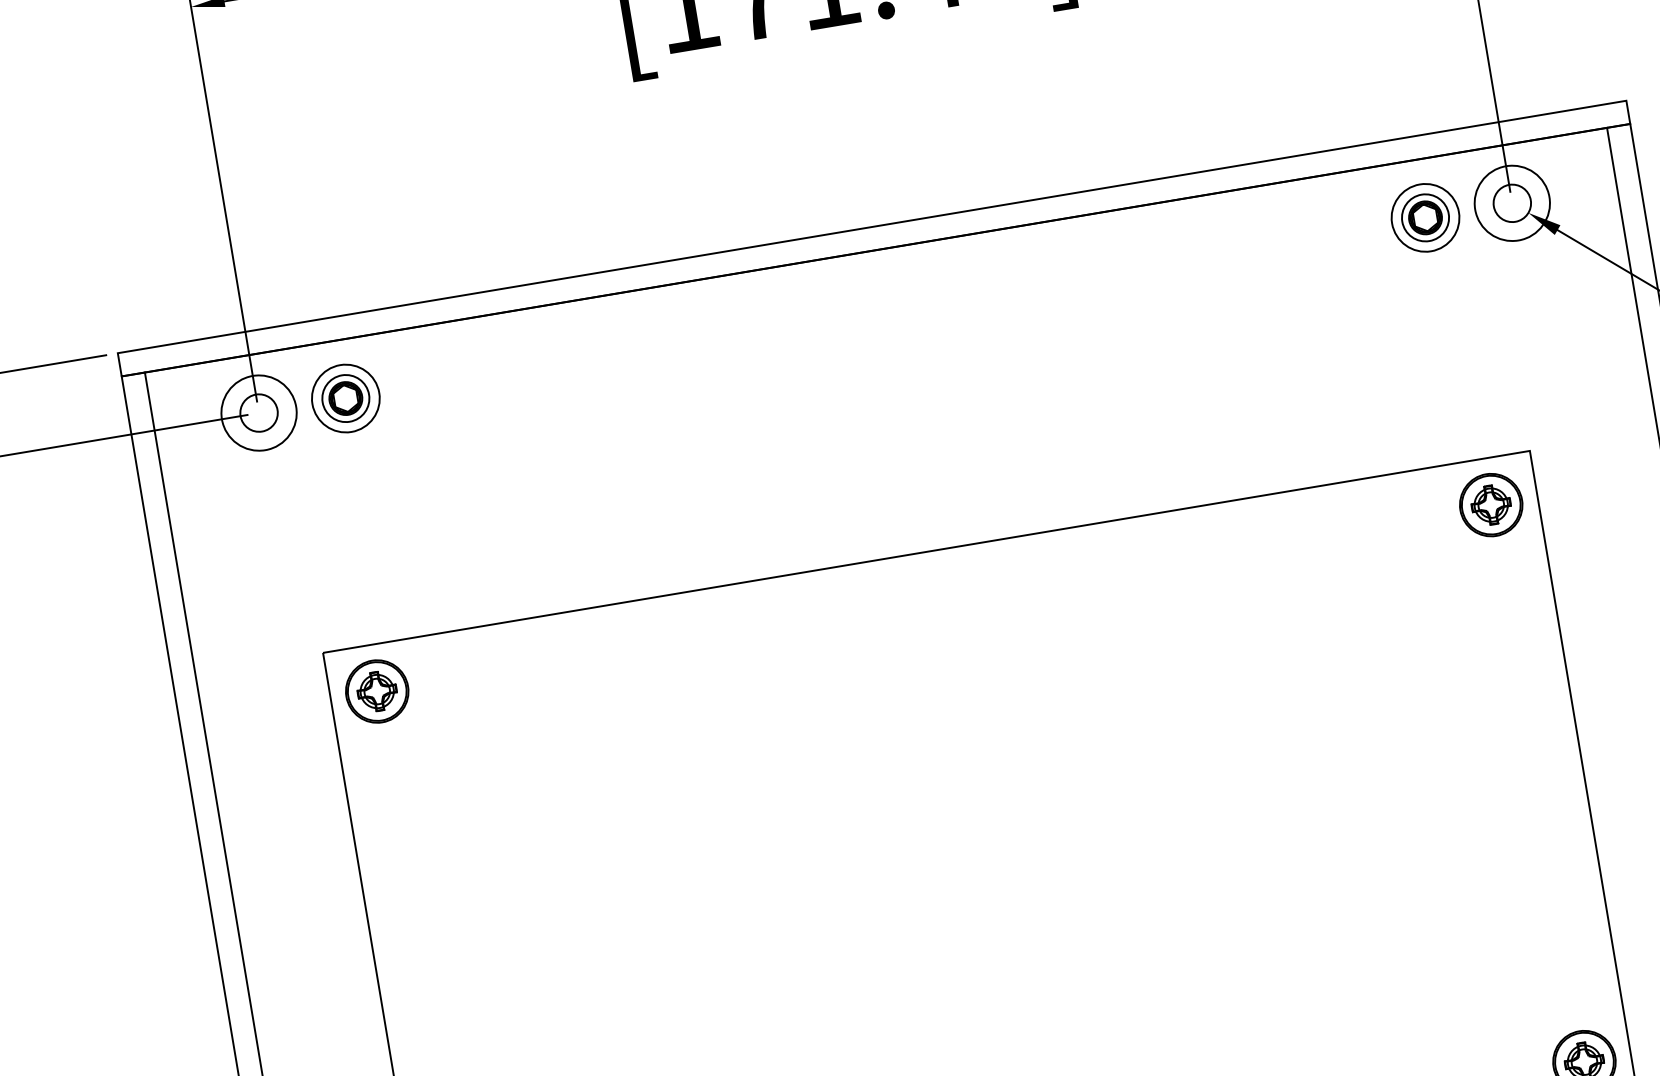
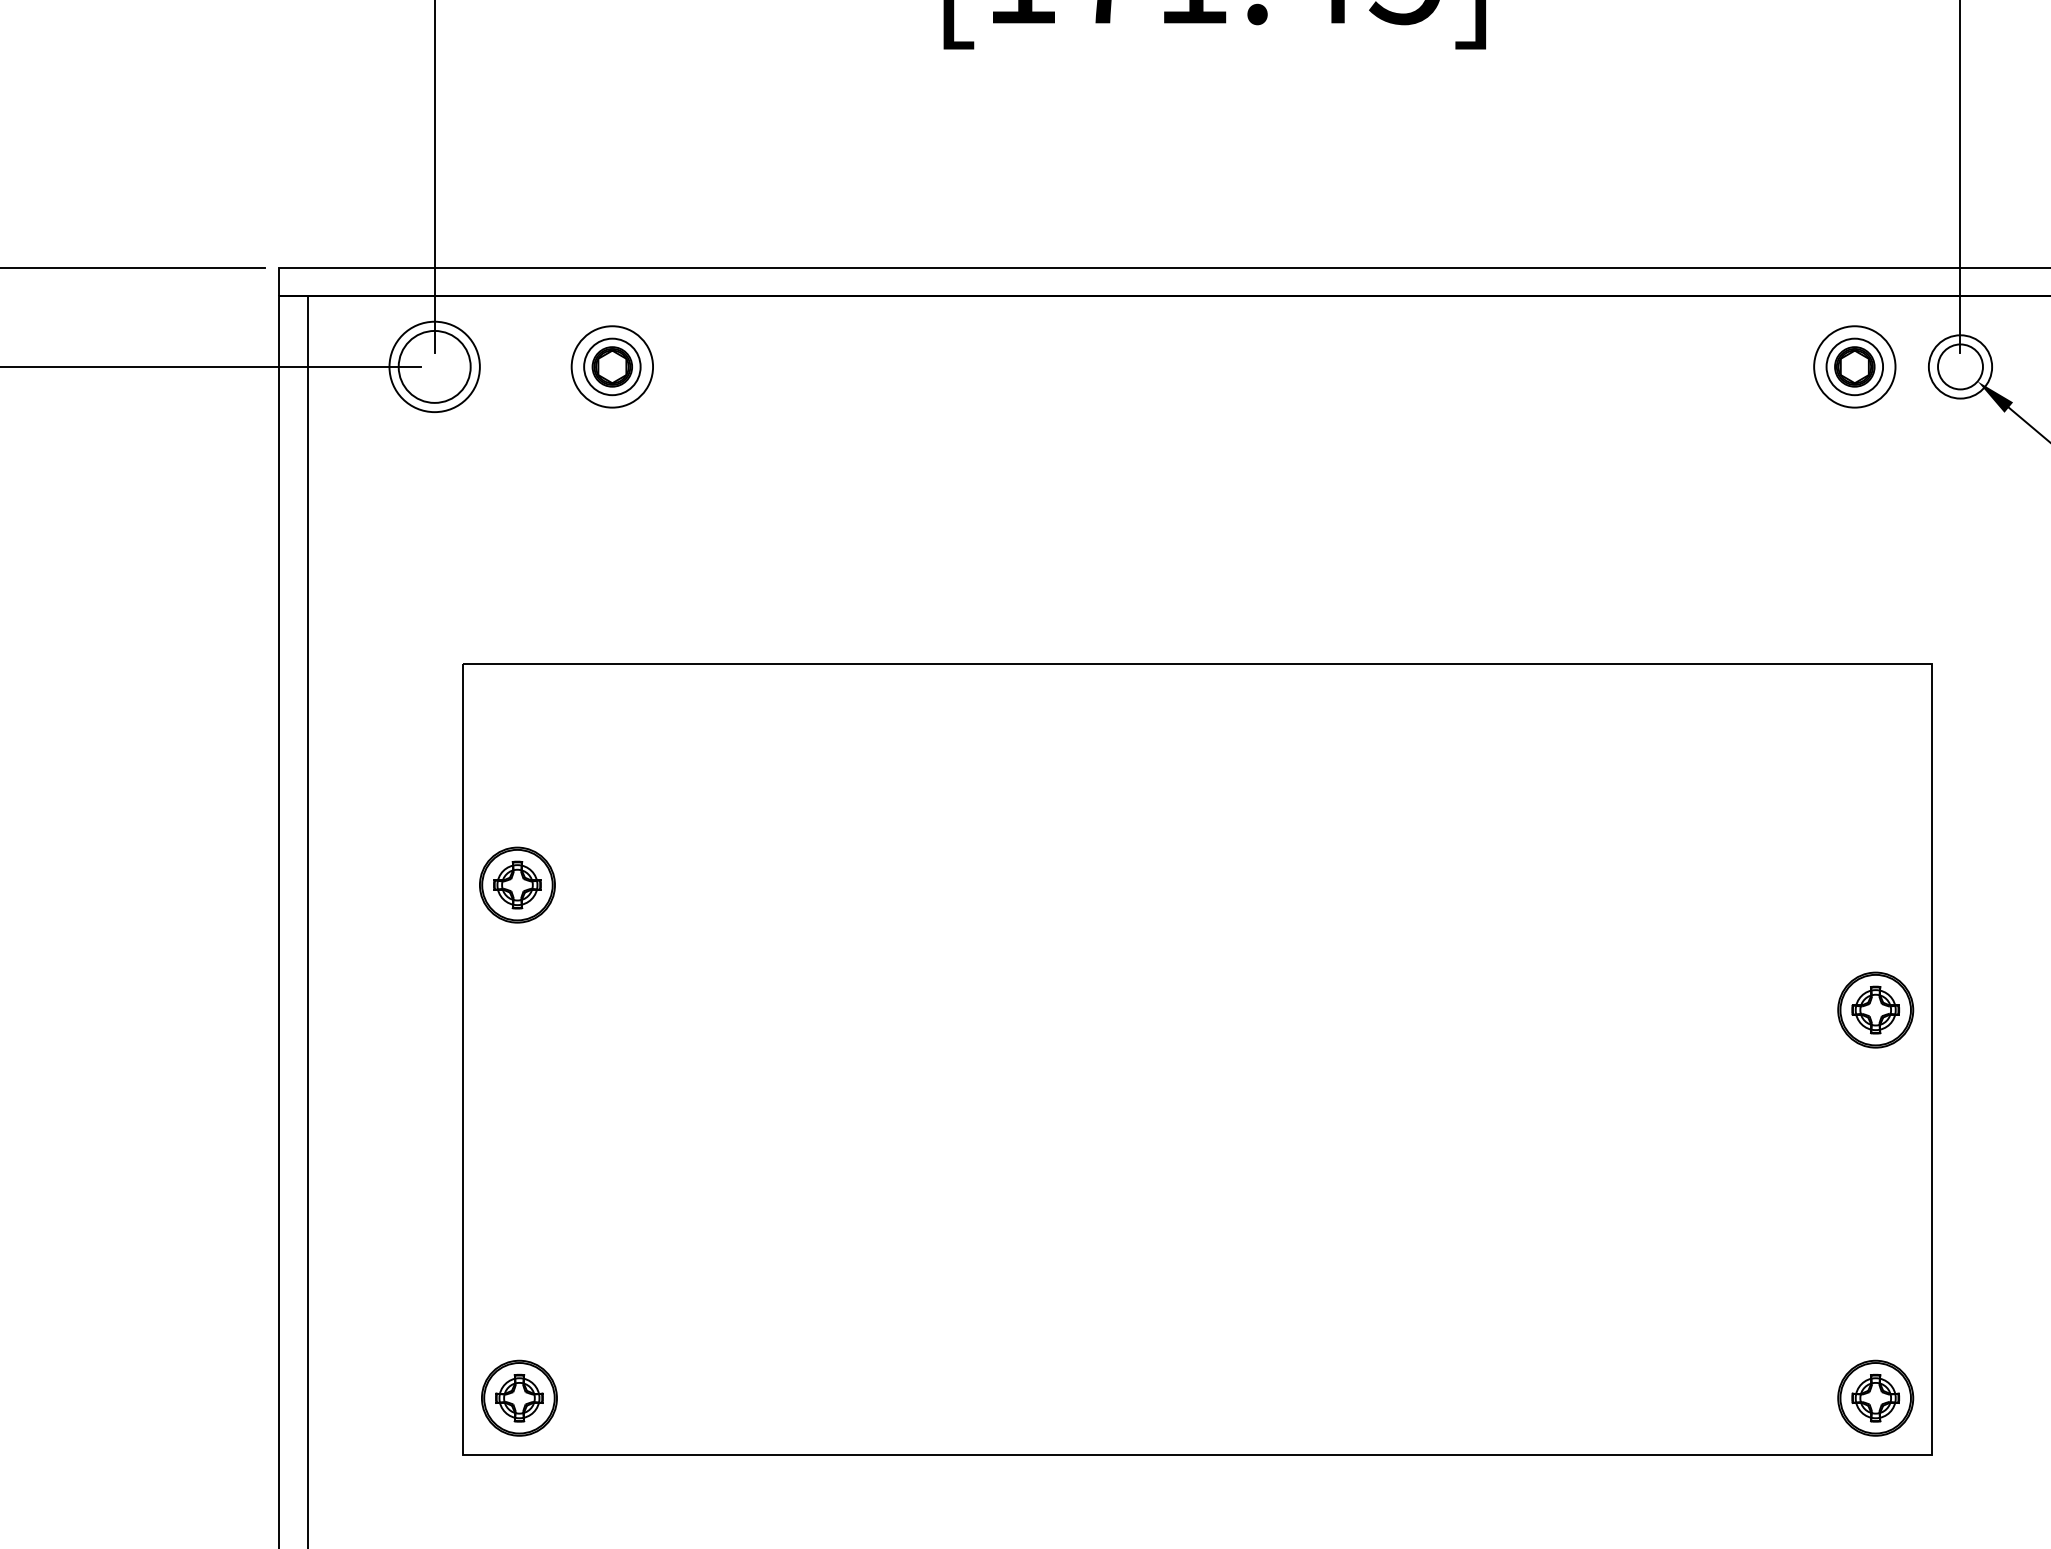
circle: (1512, 202) -> (1960, 366), size x0.7
part: (345, 398) -> (611, 366), moved
circle: (258, 412) -> (434, 366), size x1.6
part: (1490, 504) -> (1875, 1009), moved
part: (377, 691) -> (517, 884), moved

